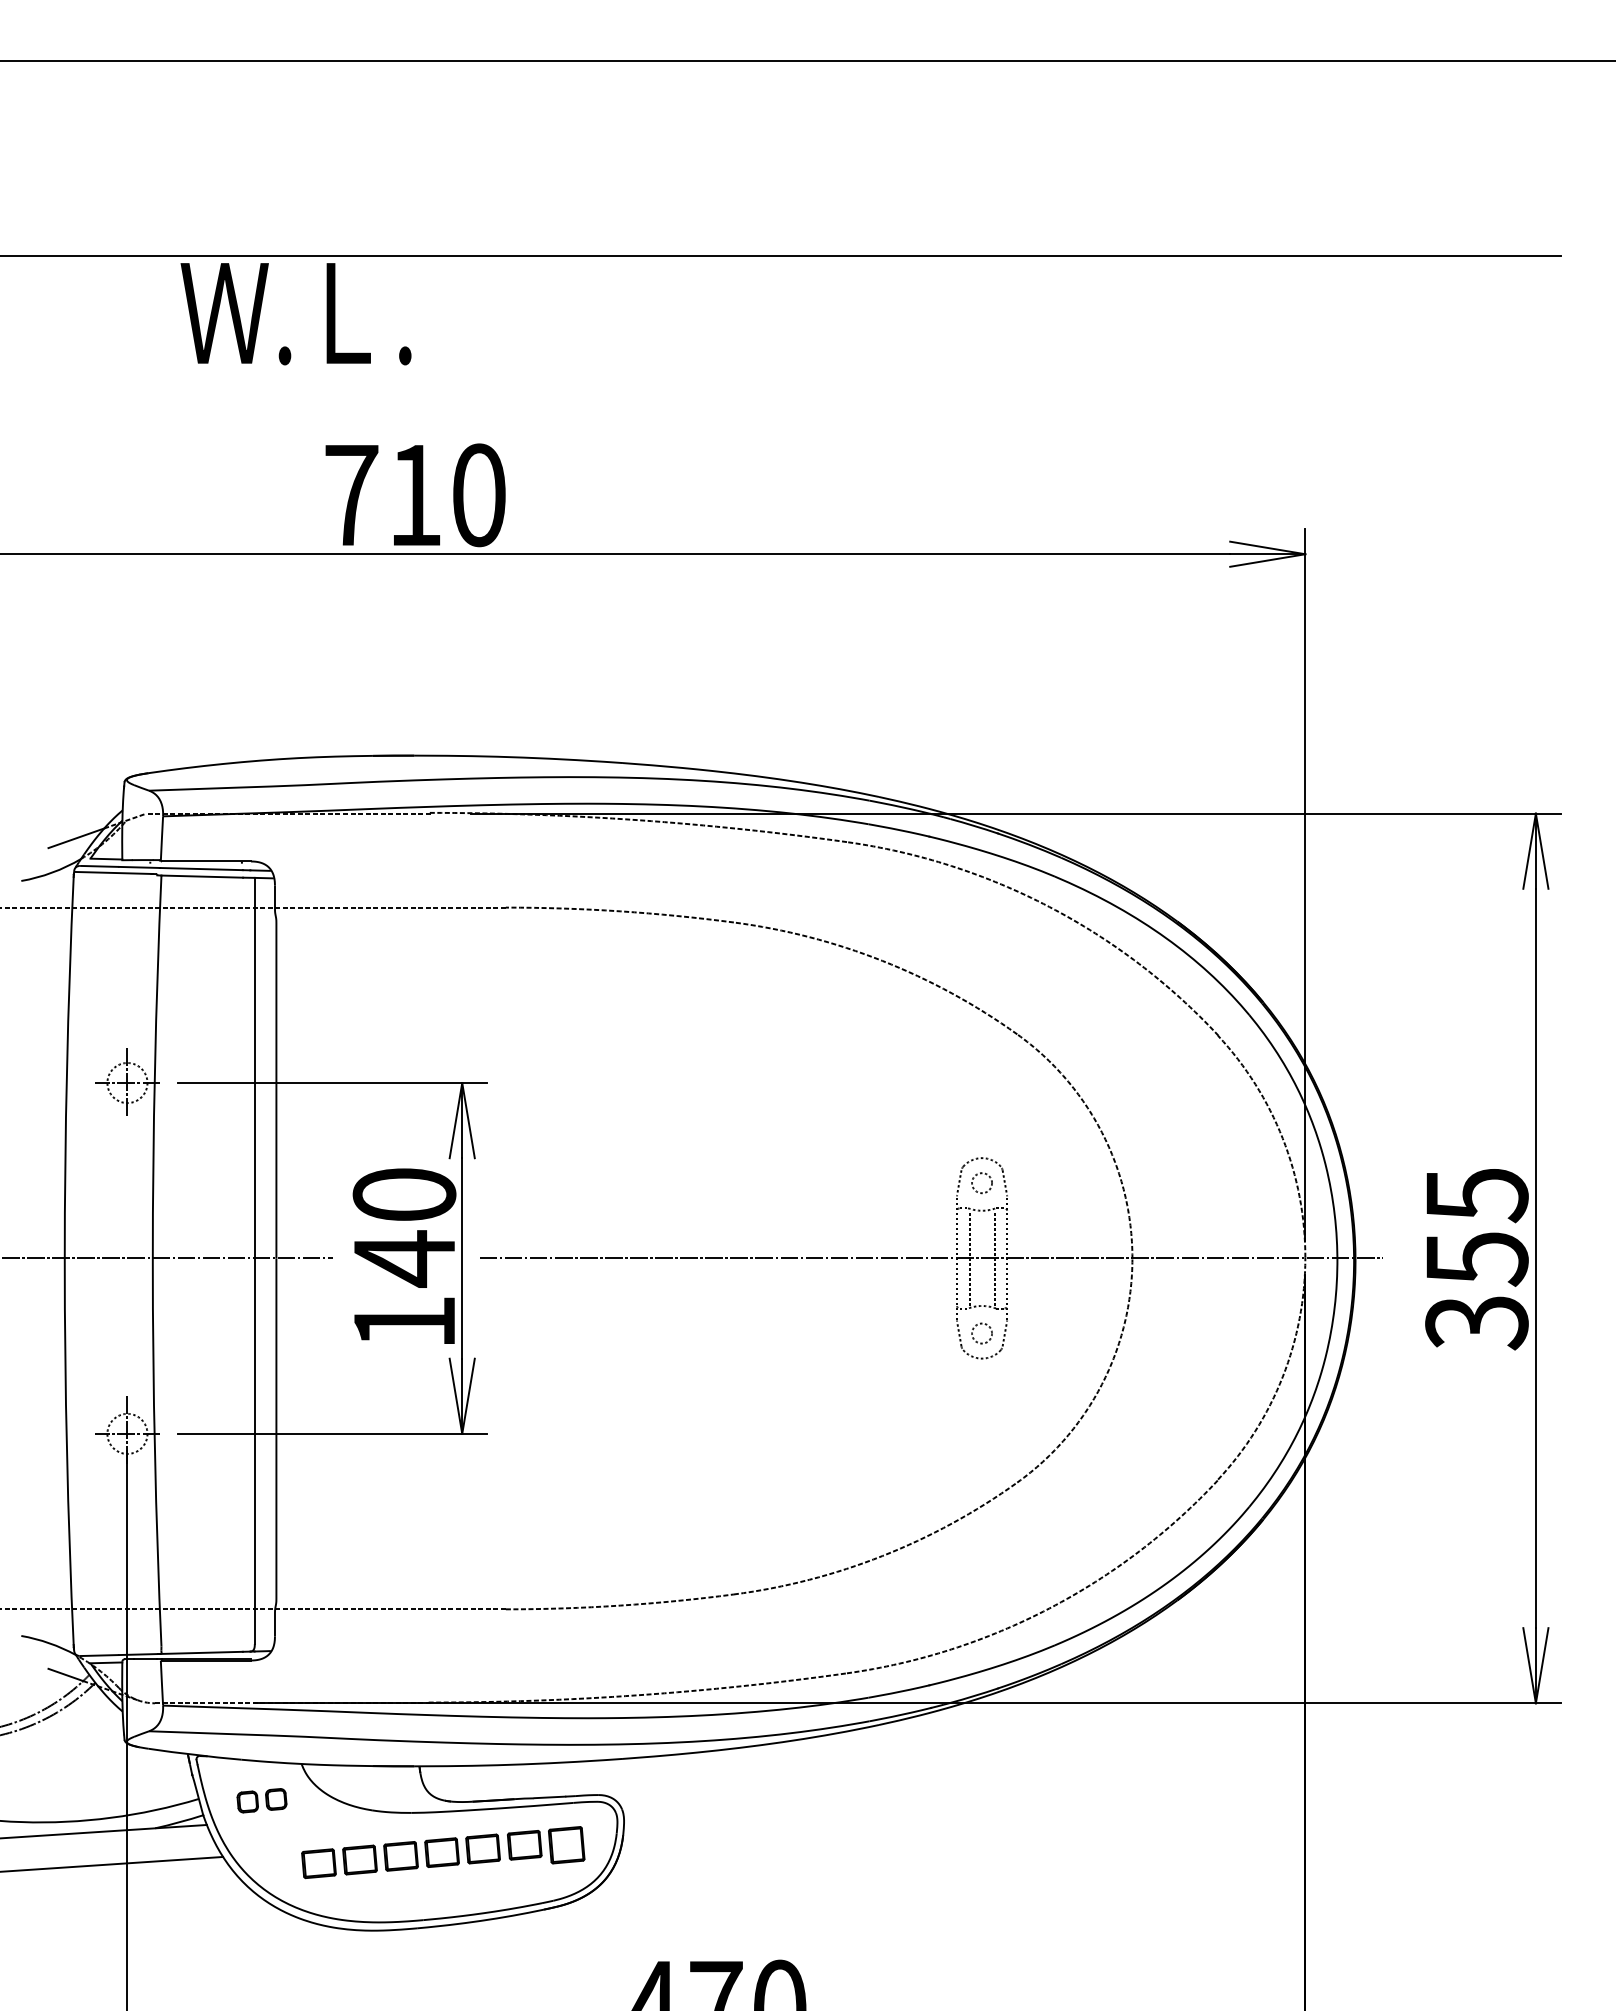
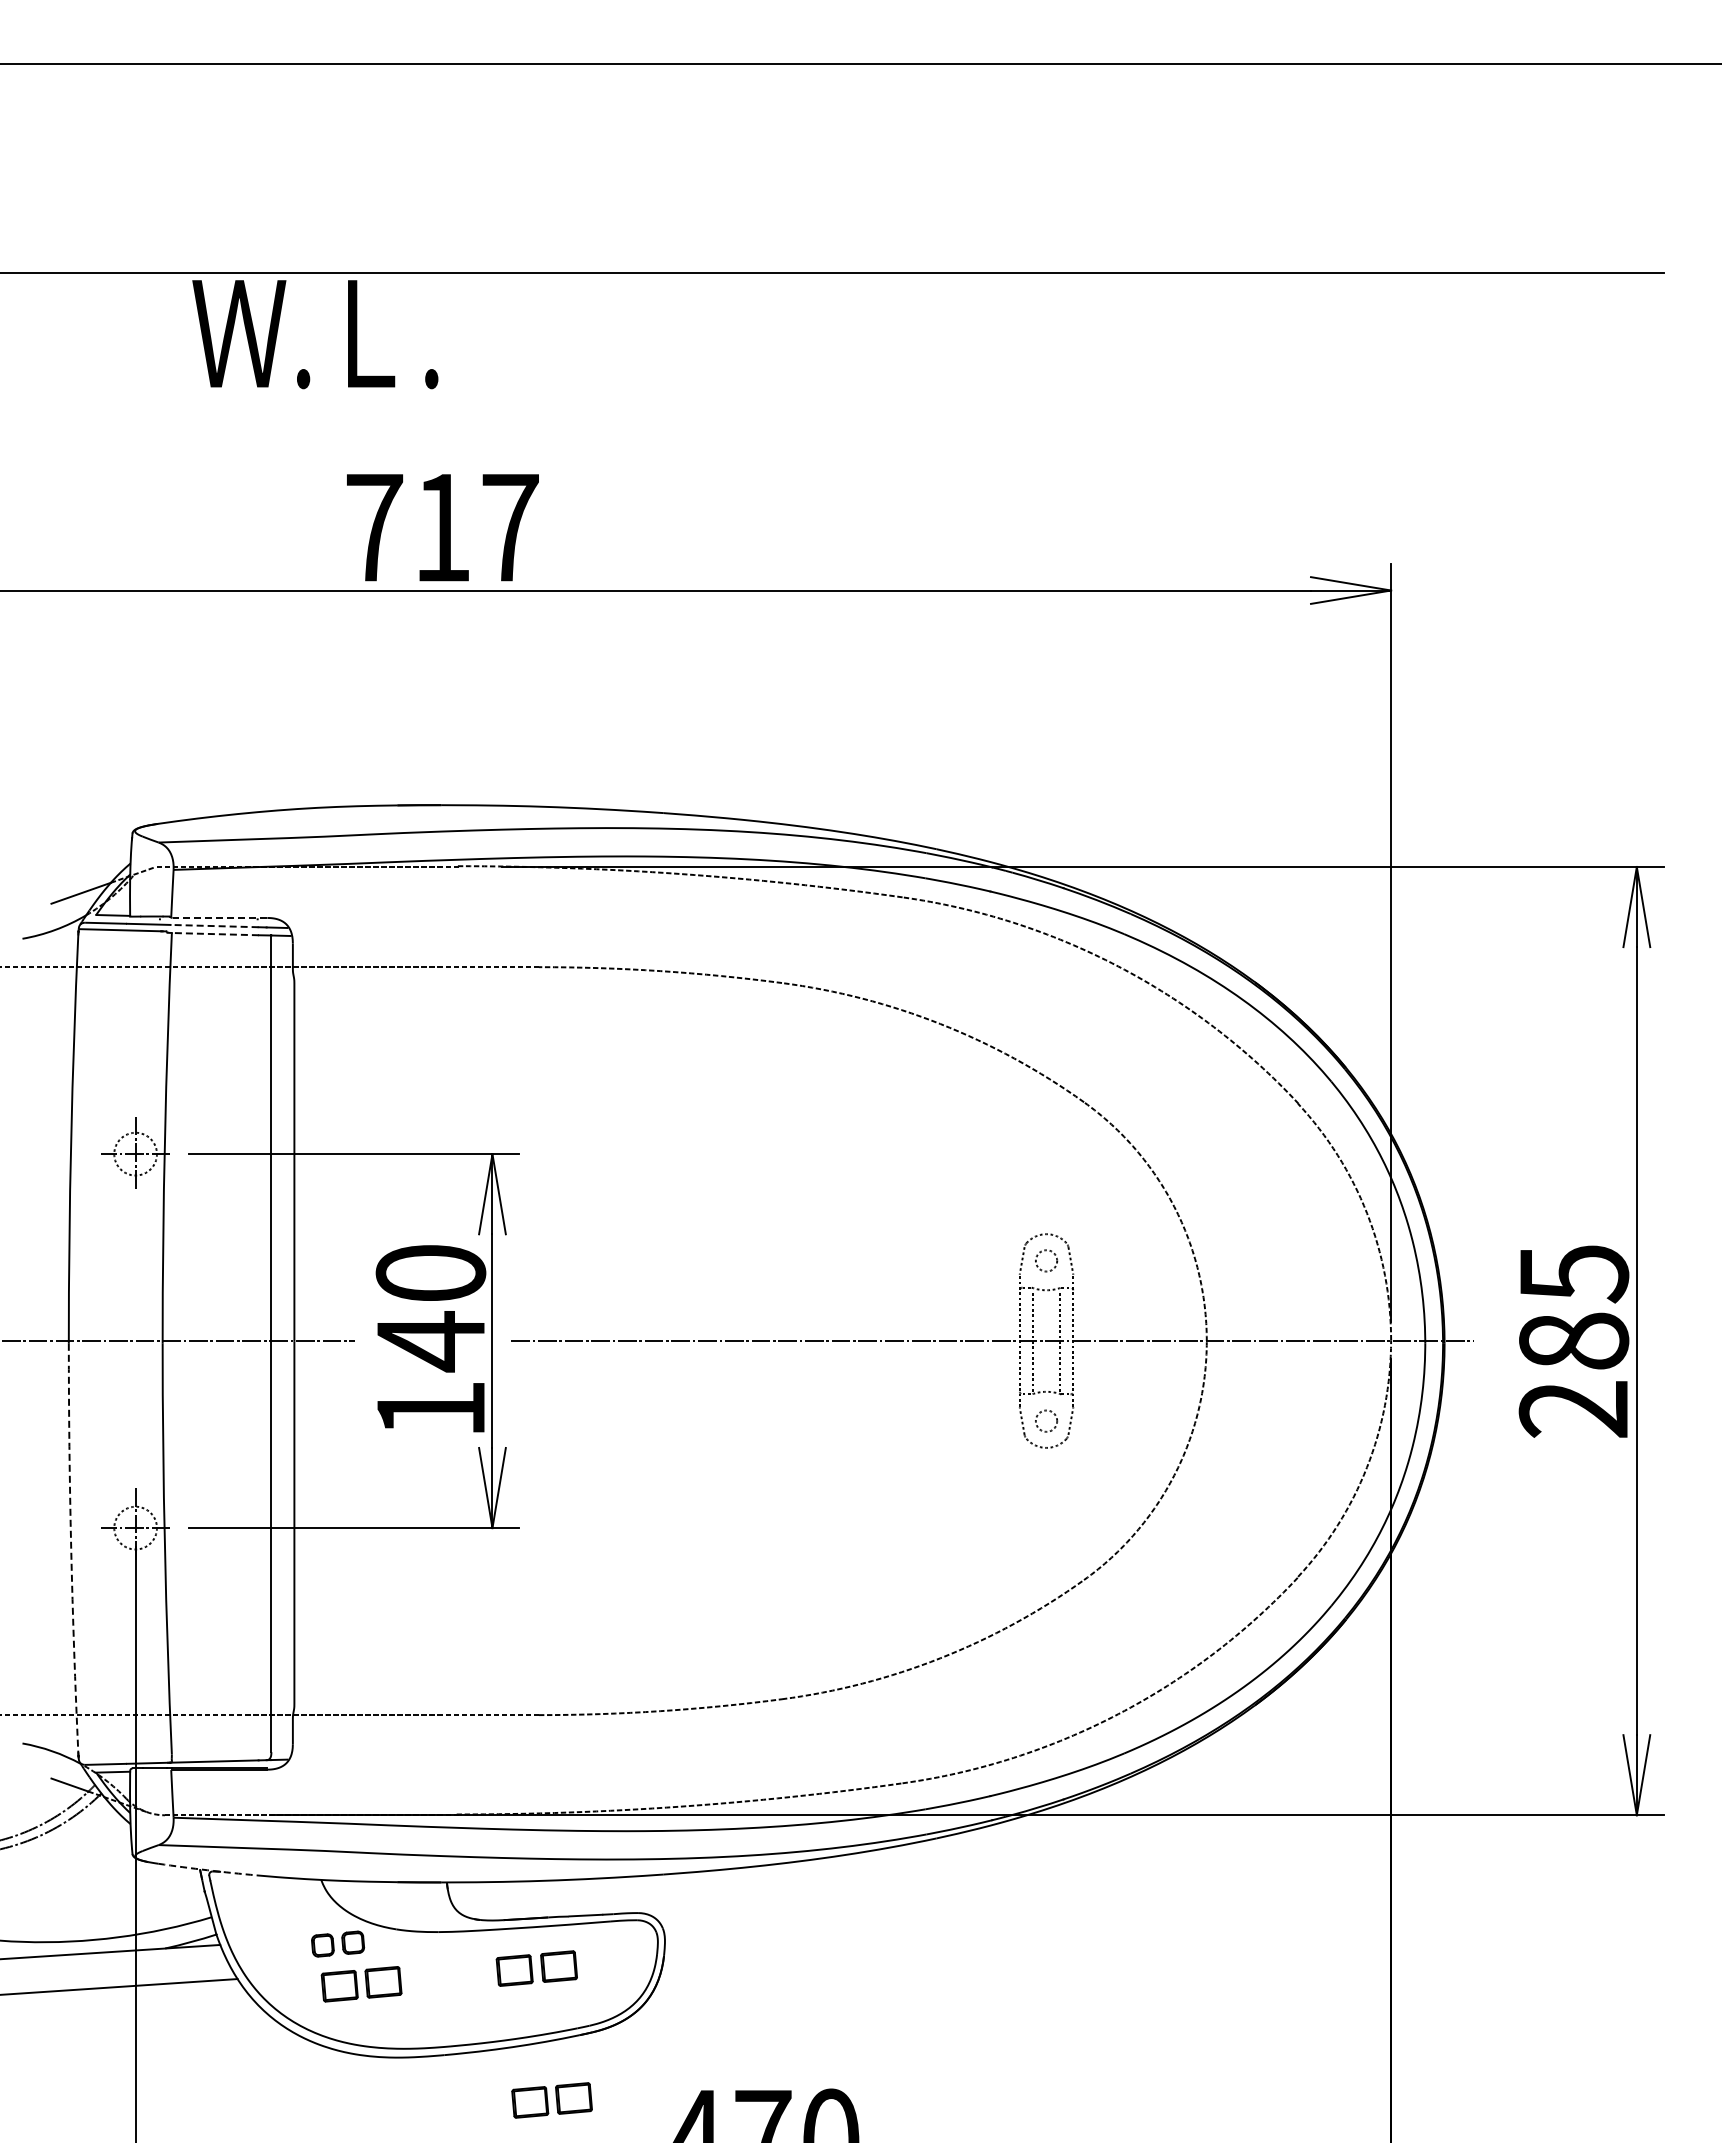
text: (479, 495) -> (510, 527), 710 -> 717
line: (206, 861) -> (219, 917), solid -> dashed
line: (200, 869) -> (213, 926), solid -> dashed
line: (202, 876) -> (215, 934), solid -> dashed
text: (1477, 1290) -> (1574, 1375), 355 -> 285
arc: (67, 1453) -> (71, 1548), solid -> dashed
arc: (194, 1755) -> (207, 1870), solid -> dashed
part: (262, 1800) -> (338, 1943), moved
part: (566, 1845) -> (603, 1966), removed
part: (420, 1854) -> (551, 2100), moved

